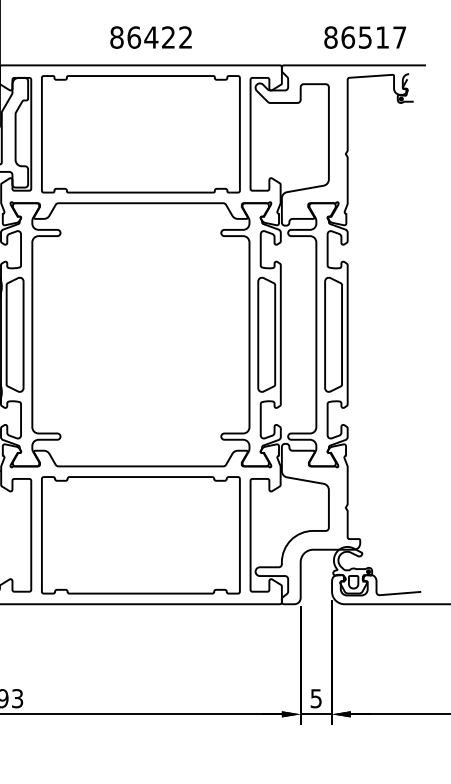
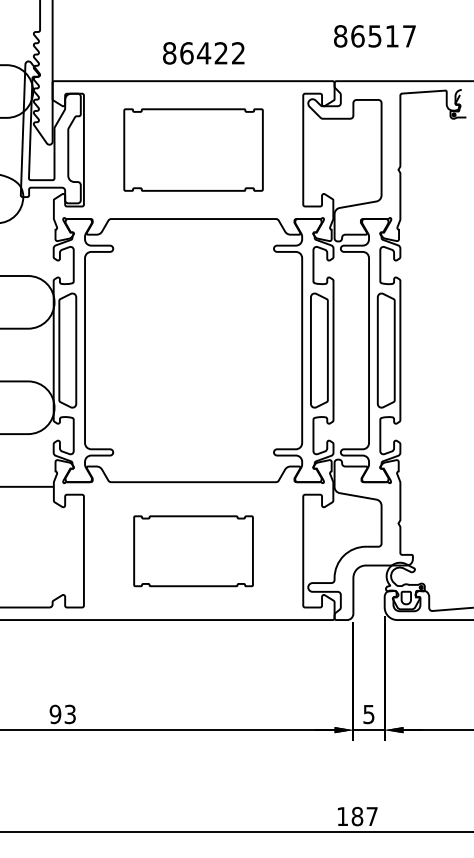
text: (364, 37) -> (374, 36), moved
part: (140, 133) -> (193, 149), size x0.7
part: (140, 535) -> (193, 551), size x0.6

